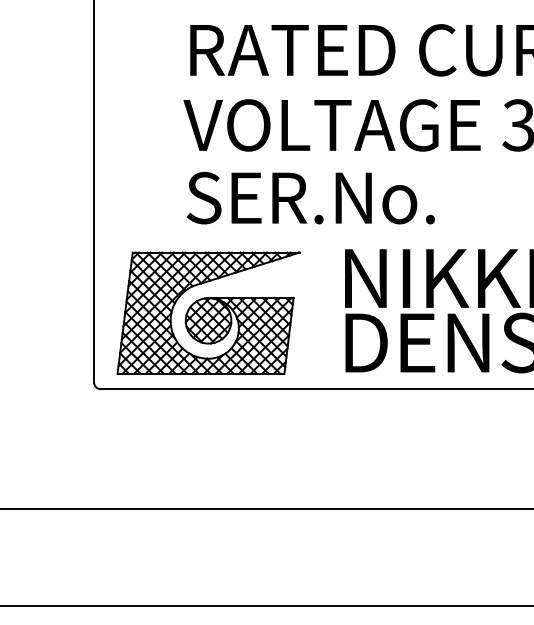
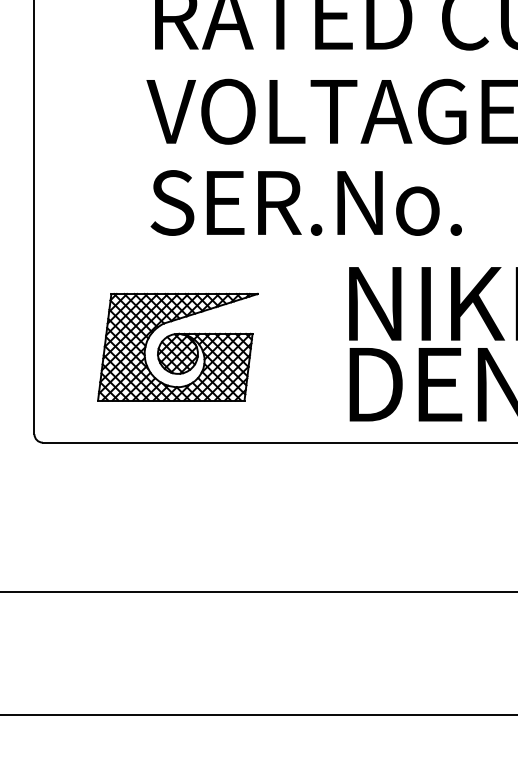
part: (208, 312) -> (177, 346), size x0.7

